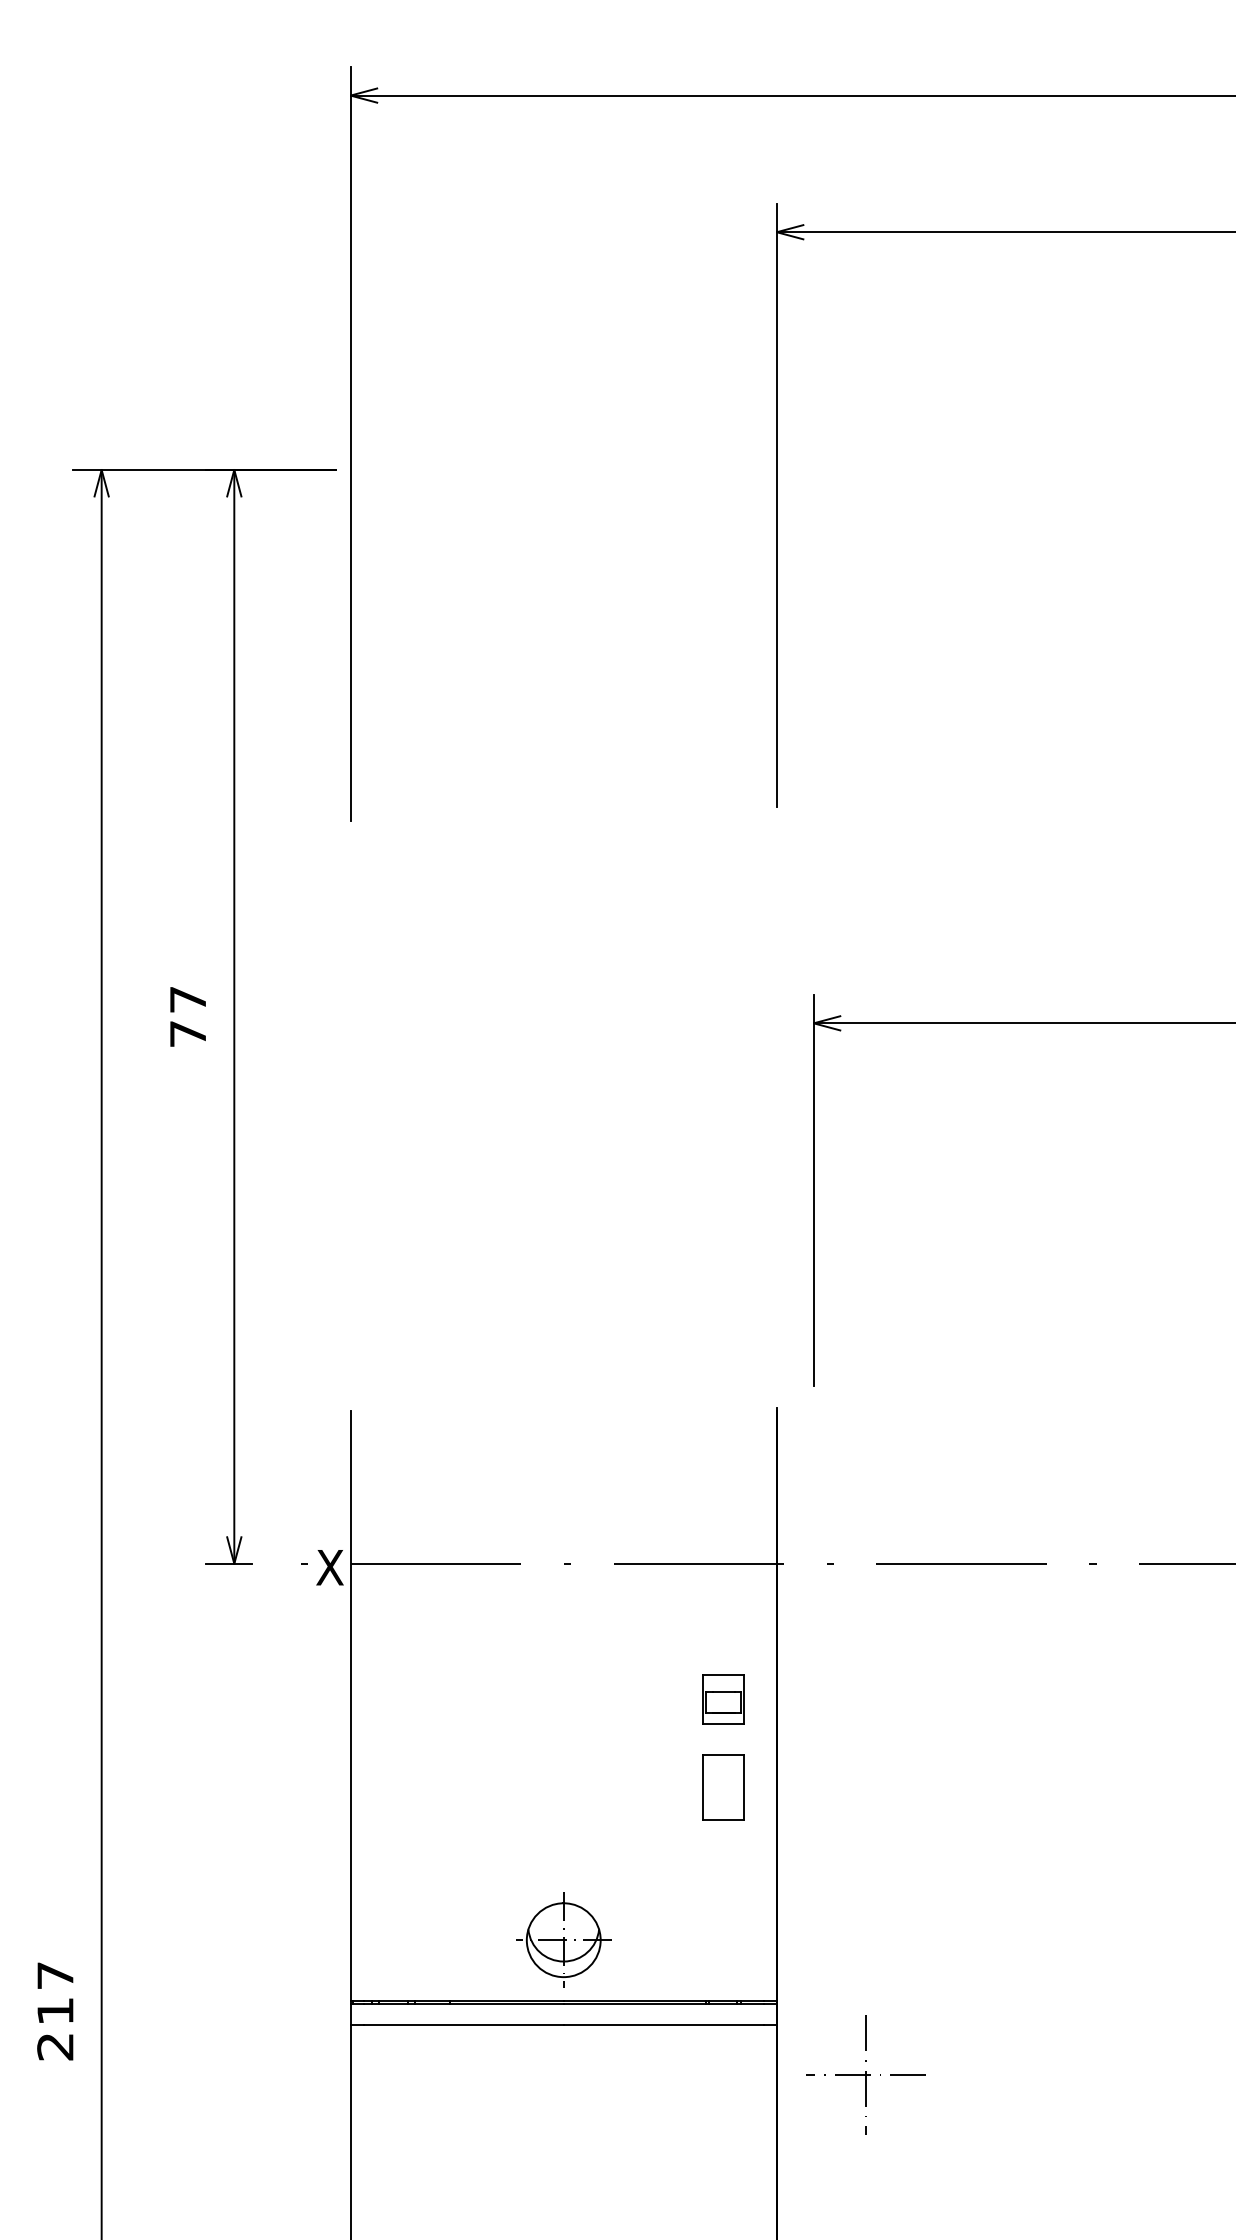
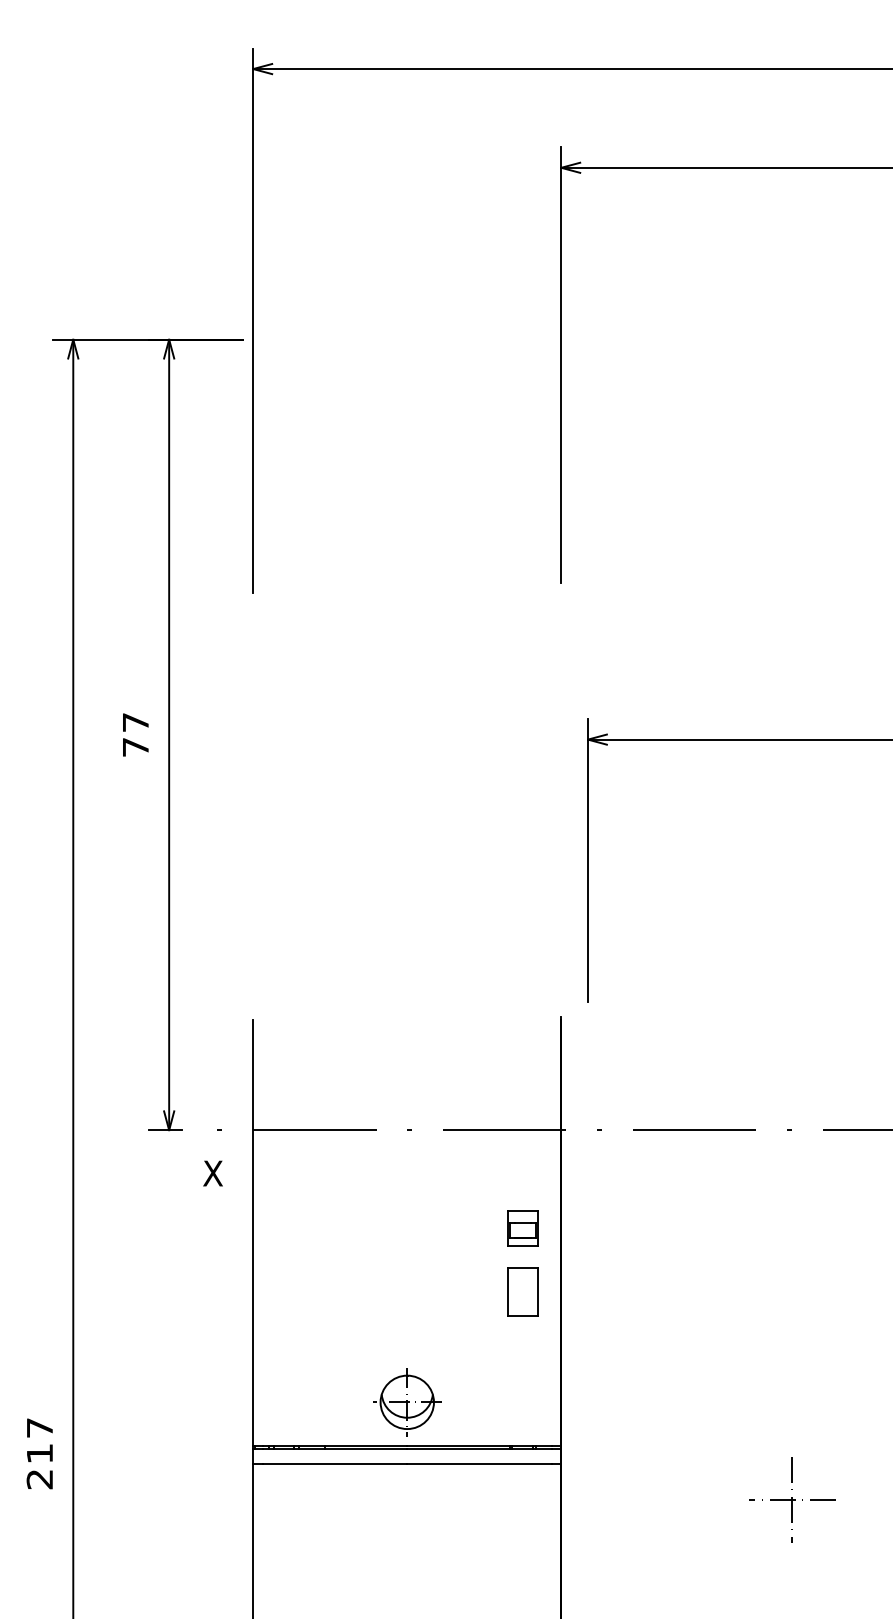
text: (329, 1567) -> (212, 1173), moved
part: (865, 2074) -> (791, 1499), moved

